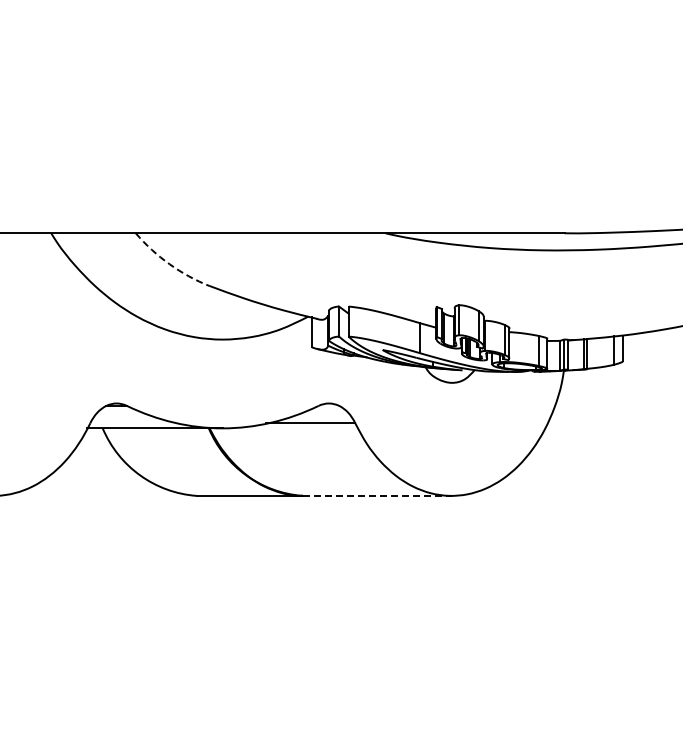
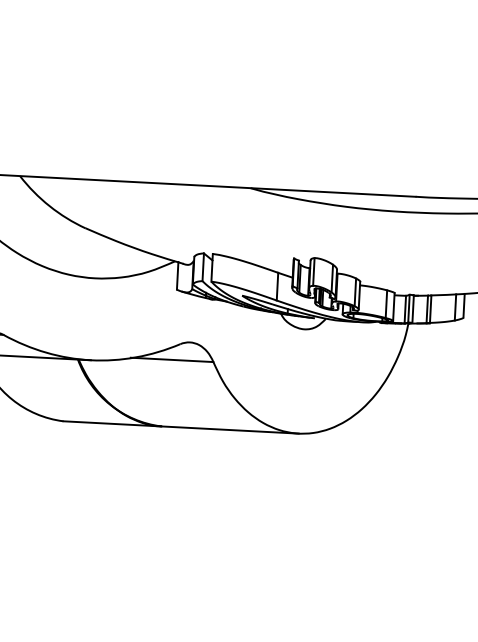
arc: (169, 264) -> (49, 206), dashed -> solid
line: (377, 495) -> (230, 429), dashed -> solid

